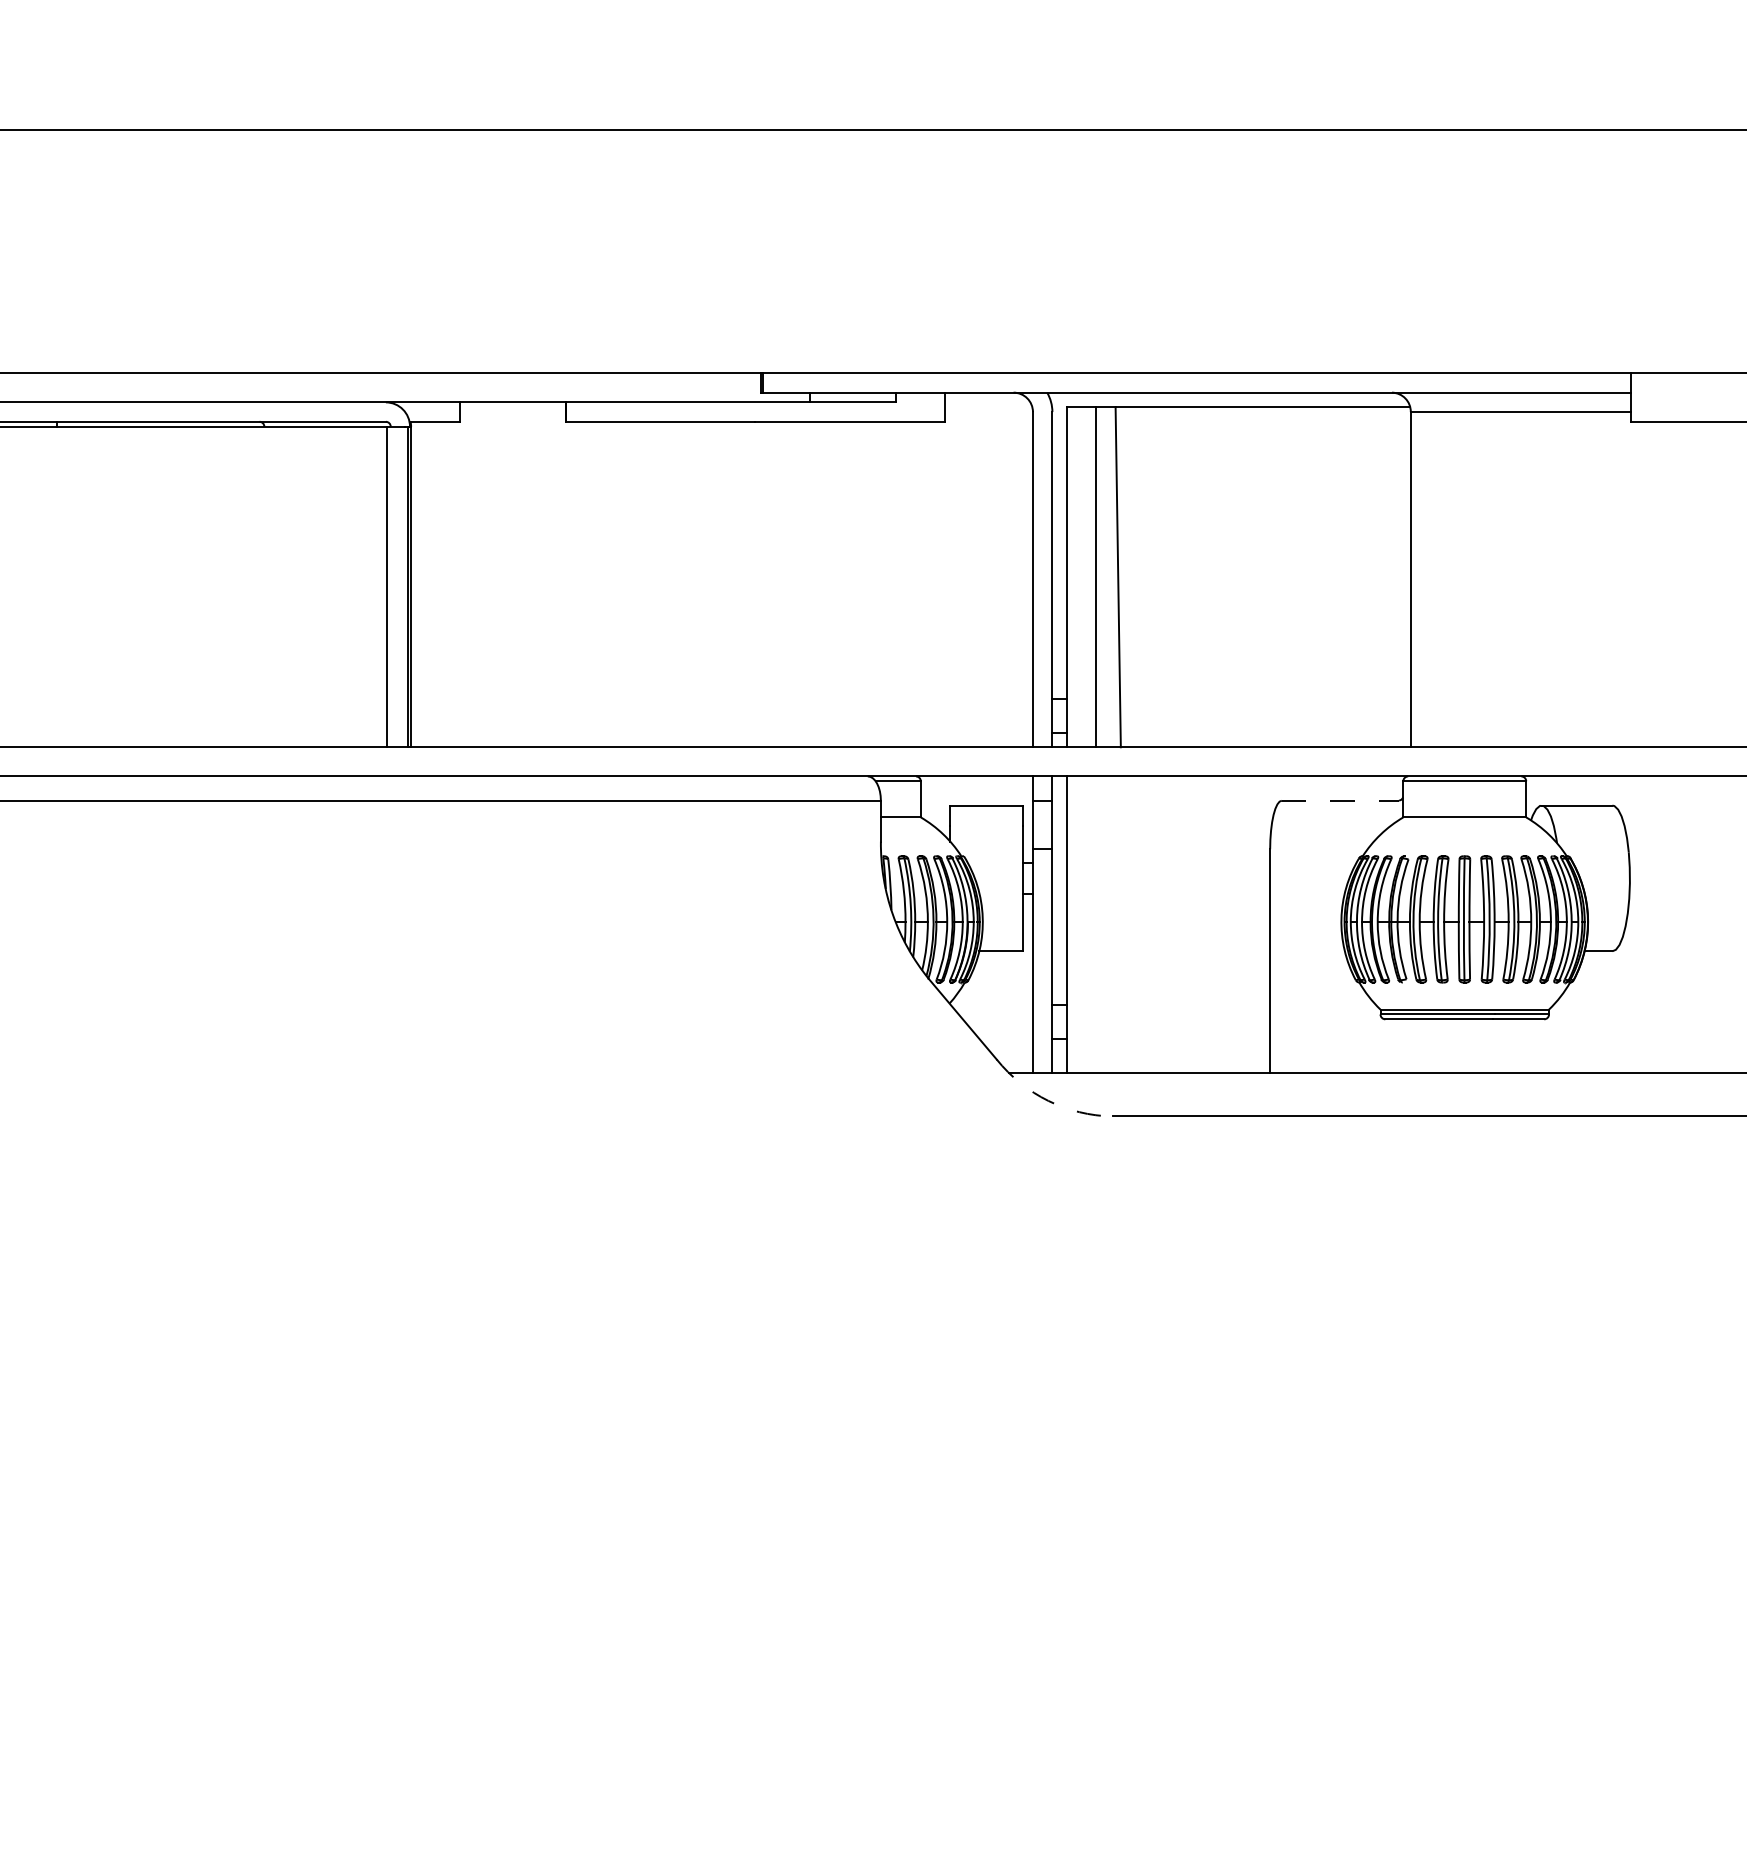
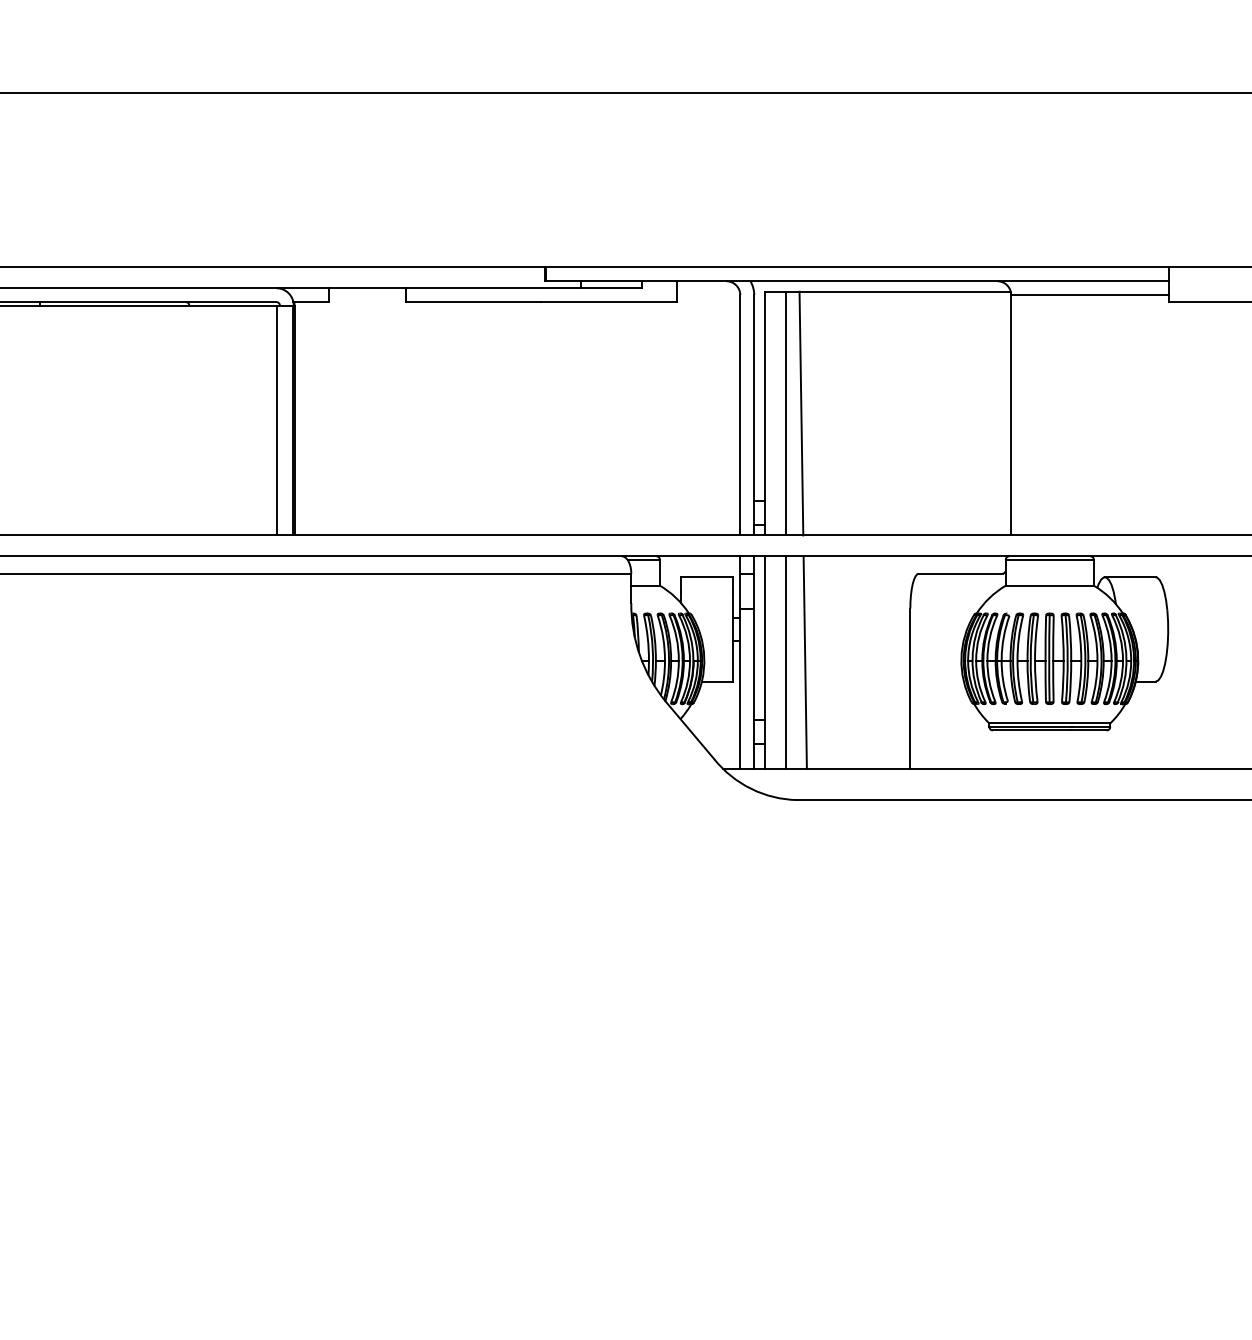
line: (1340, 800) -> (960, 573), dashed -> solid
line: (1096, 924) -> (785, 662), added
line: (1123, 924) -> (805, 662), added
arc: (1048, 1100) -> (751, 788), dashed -> solid

